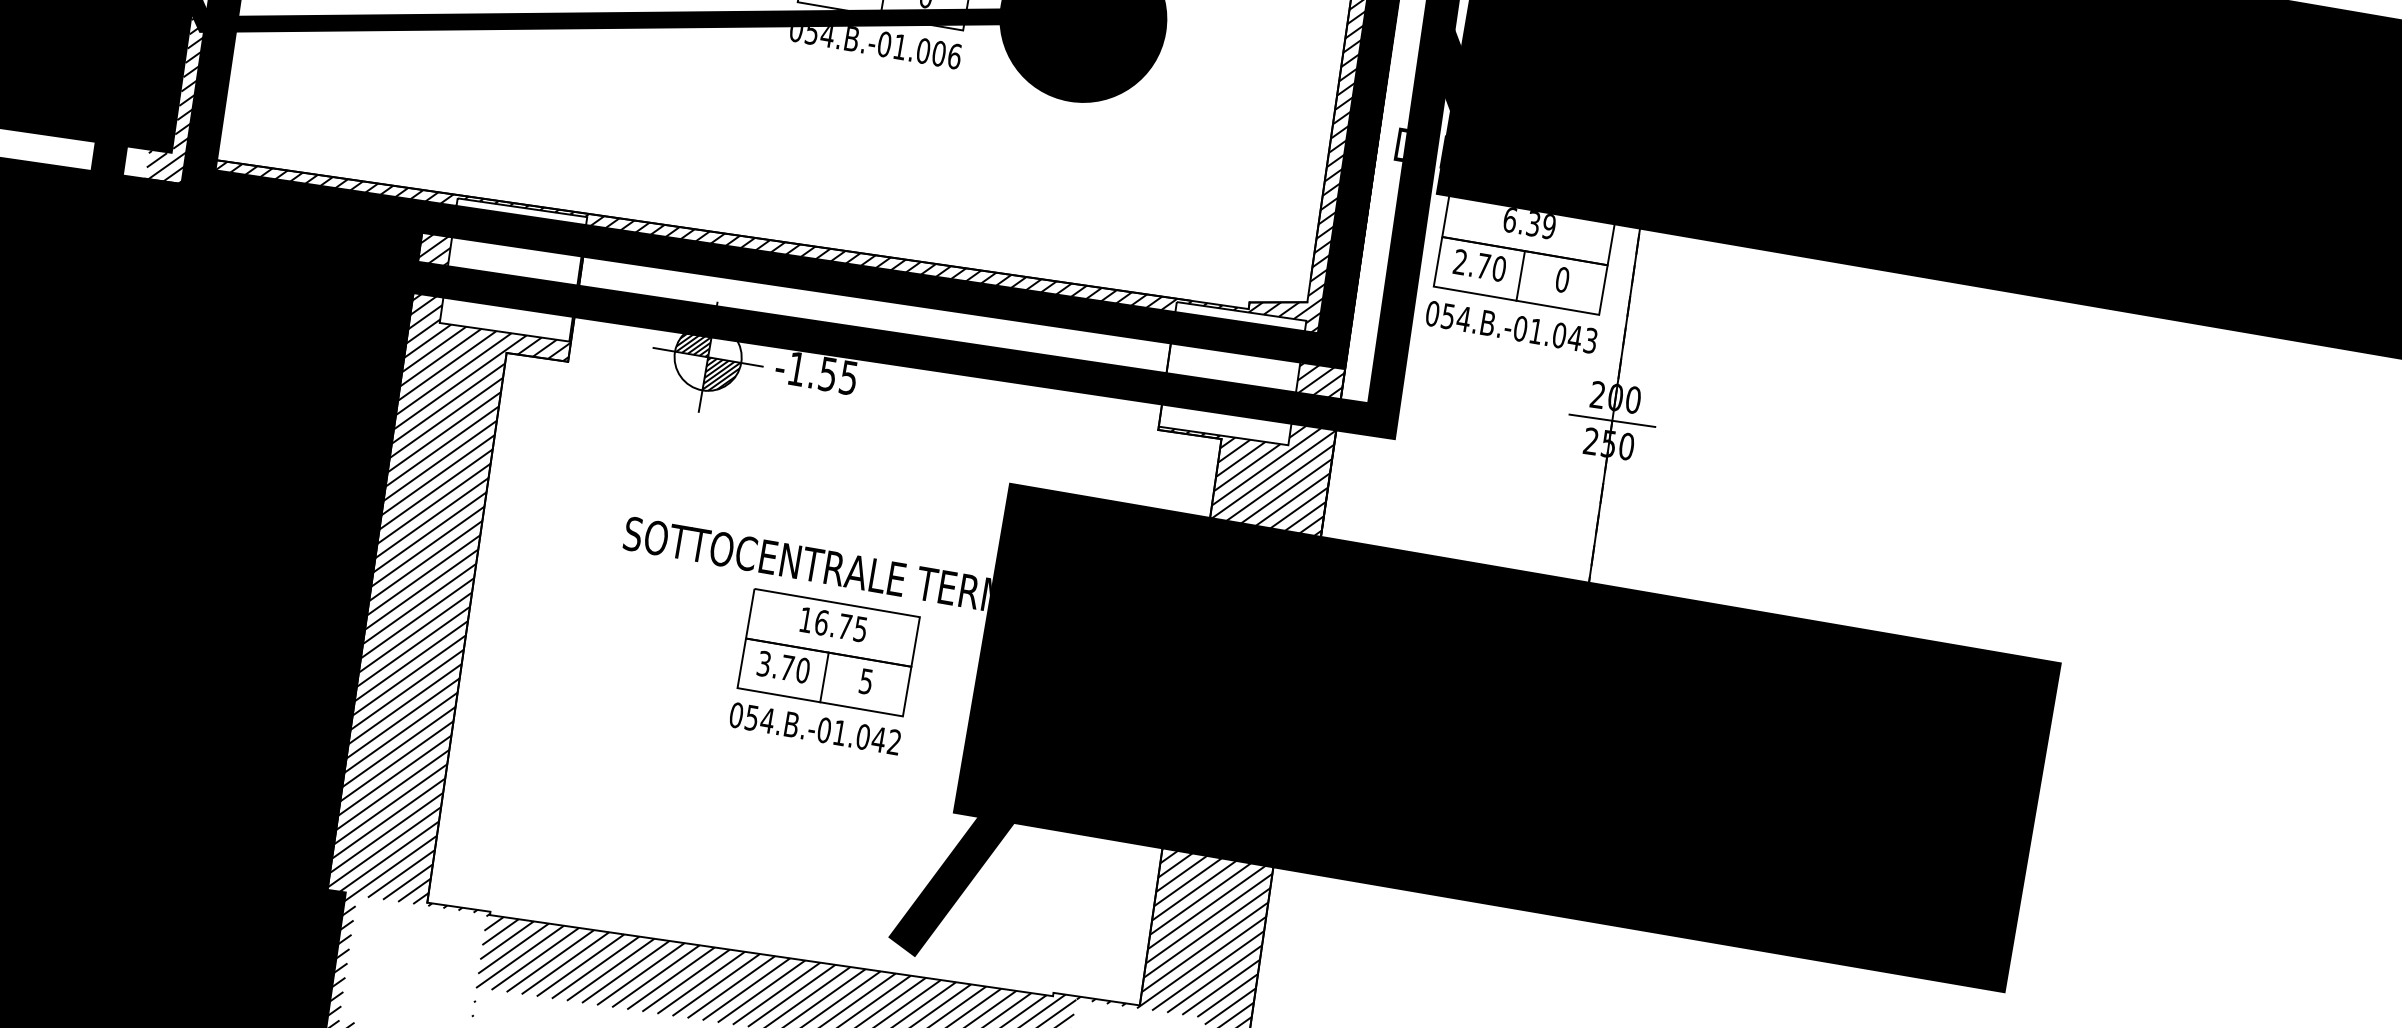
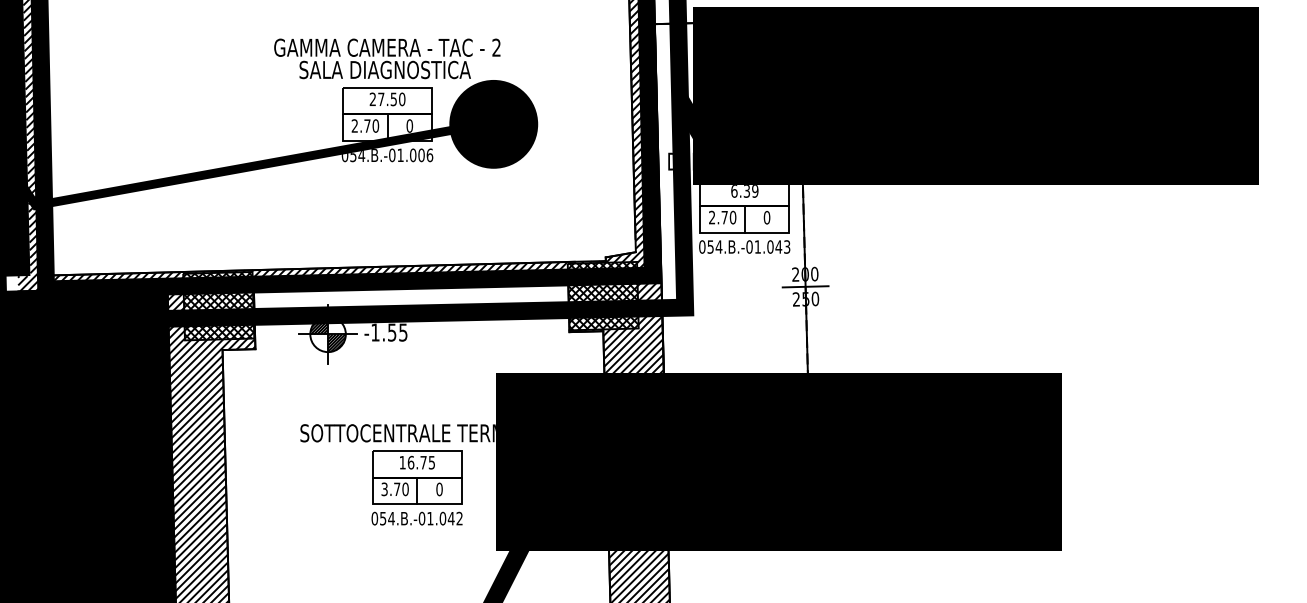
hatch: (512, 270) -> (218, 306), added
hatch: (1231, 374) -> (602, 296), added
text: (866, 681) -> (439, 489), 5 -> 0

